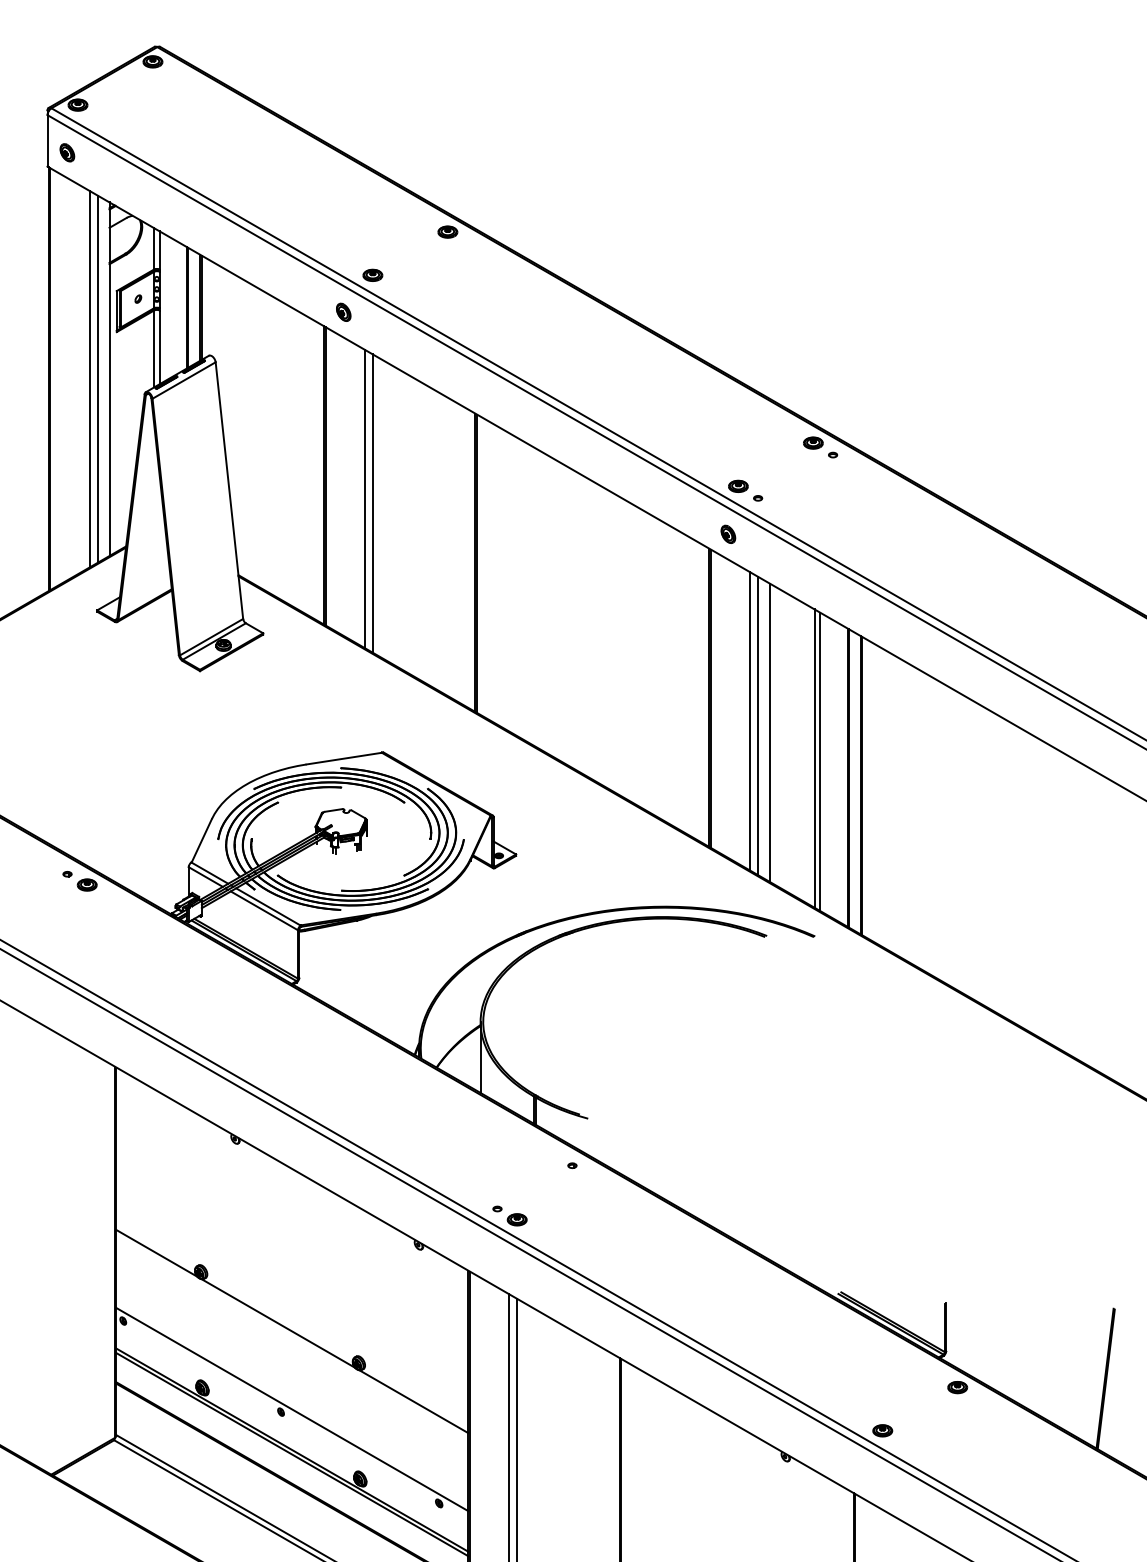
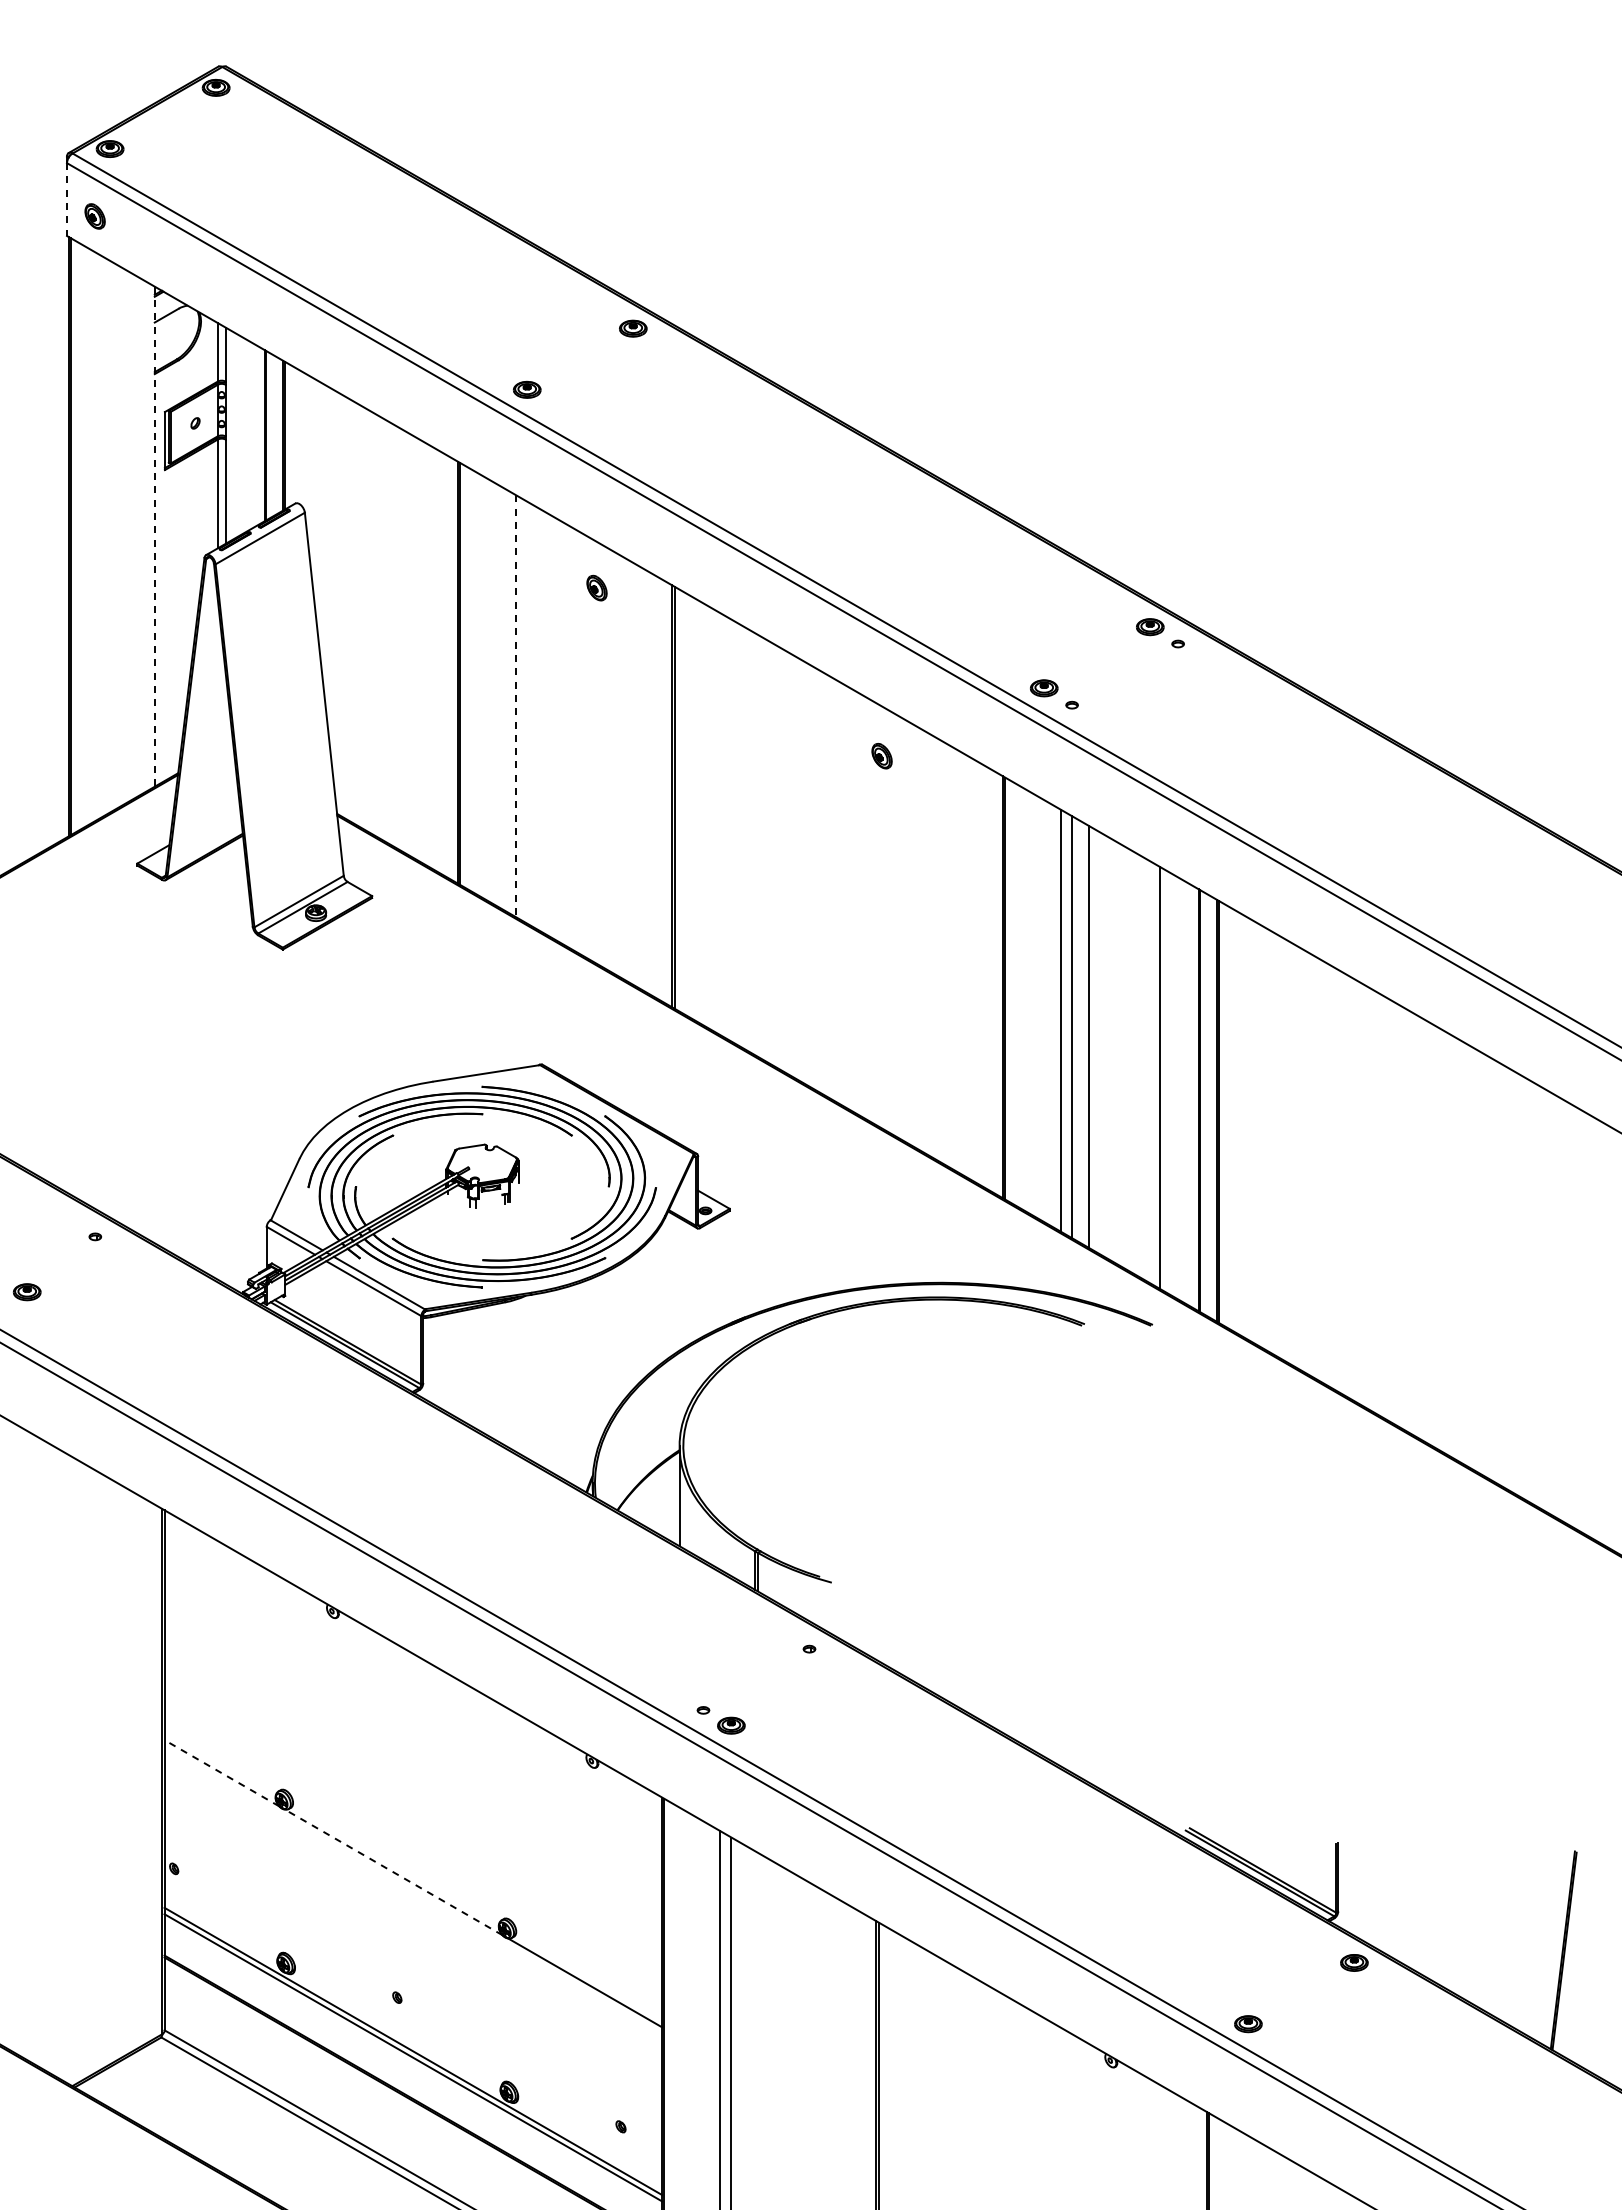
line: (47, 141) -> (67, 200), solid -> dashed
part: (343, 311) -> (596, 587), moved
line: (89, 379) -> (126, 536), removed
line: (98, 379) -> (138, 536), removed
line: (109, 379) -> (154, 537), solid -> dashed
line: (365, 499) -> (516, 706), solid -> dashed
line: (373, 503) -> (527, 712), removed
part: (727, 534) -> (881, 756), moved
line: (814, 758) -> (1151, 1073), removed
part: (86, 885) -> (26, 1292), moved
line: (156, 1252) -> (221, 1772), solid -> dashed
line: (278, 1323) -> (393, 1872), solid -> dashed
line: (292, 1409) -> (413, 1993), removed

